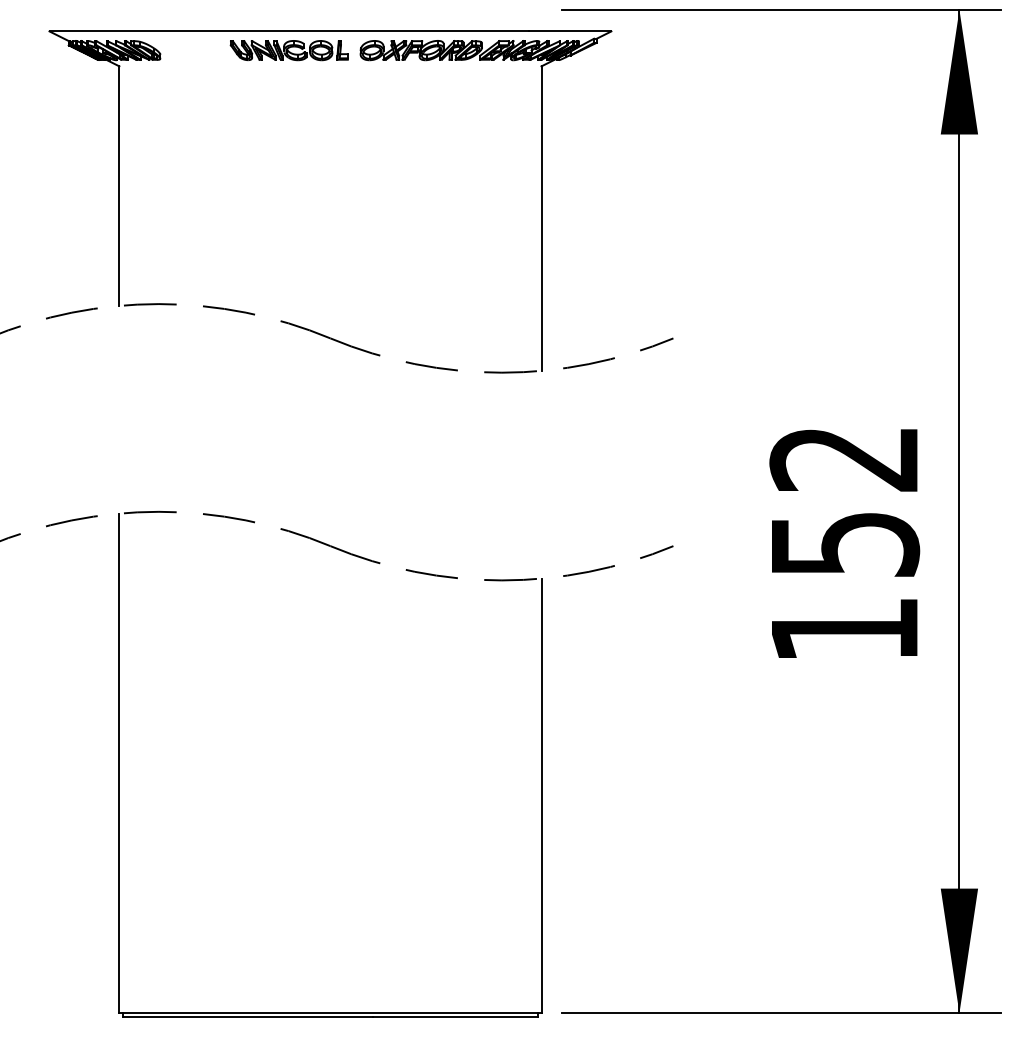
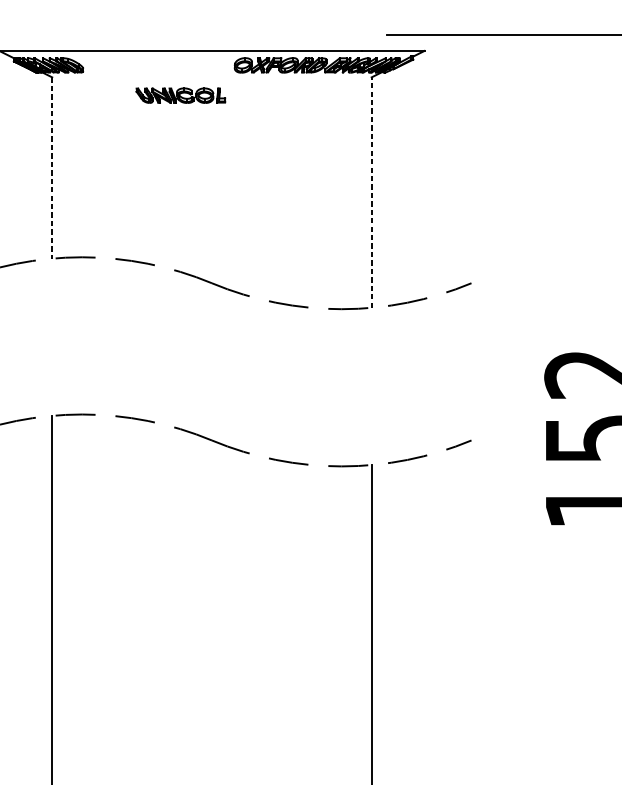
part: (288, 50) -> (180, 95), moved
line: (119, 186) -> (52, 168), solid -> dashed
line: (541, 218) -> (371, 192), solid -> dashed

